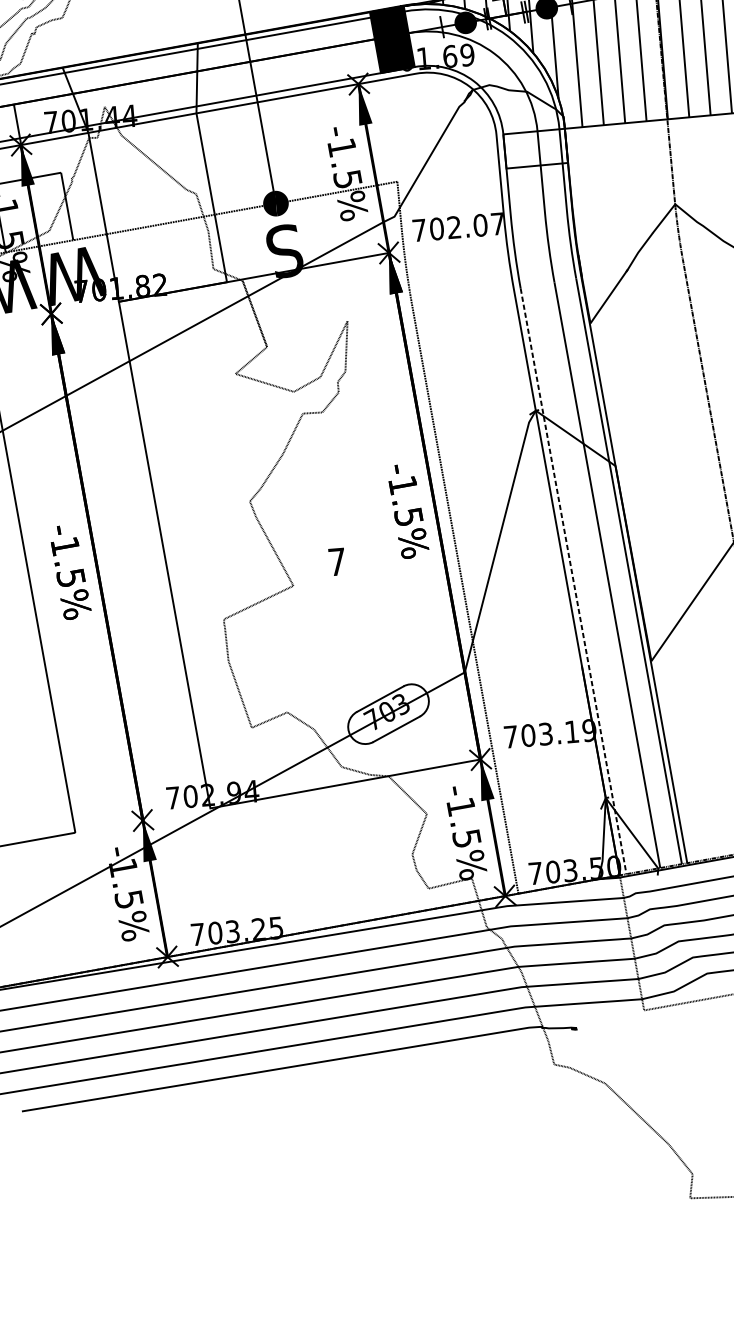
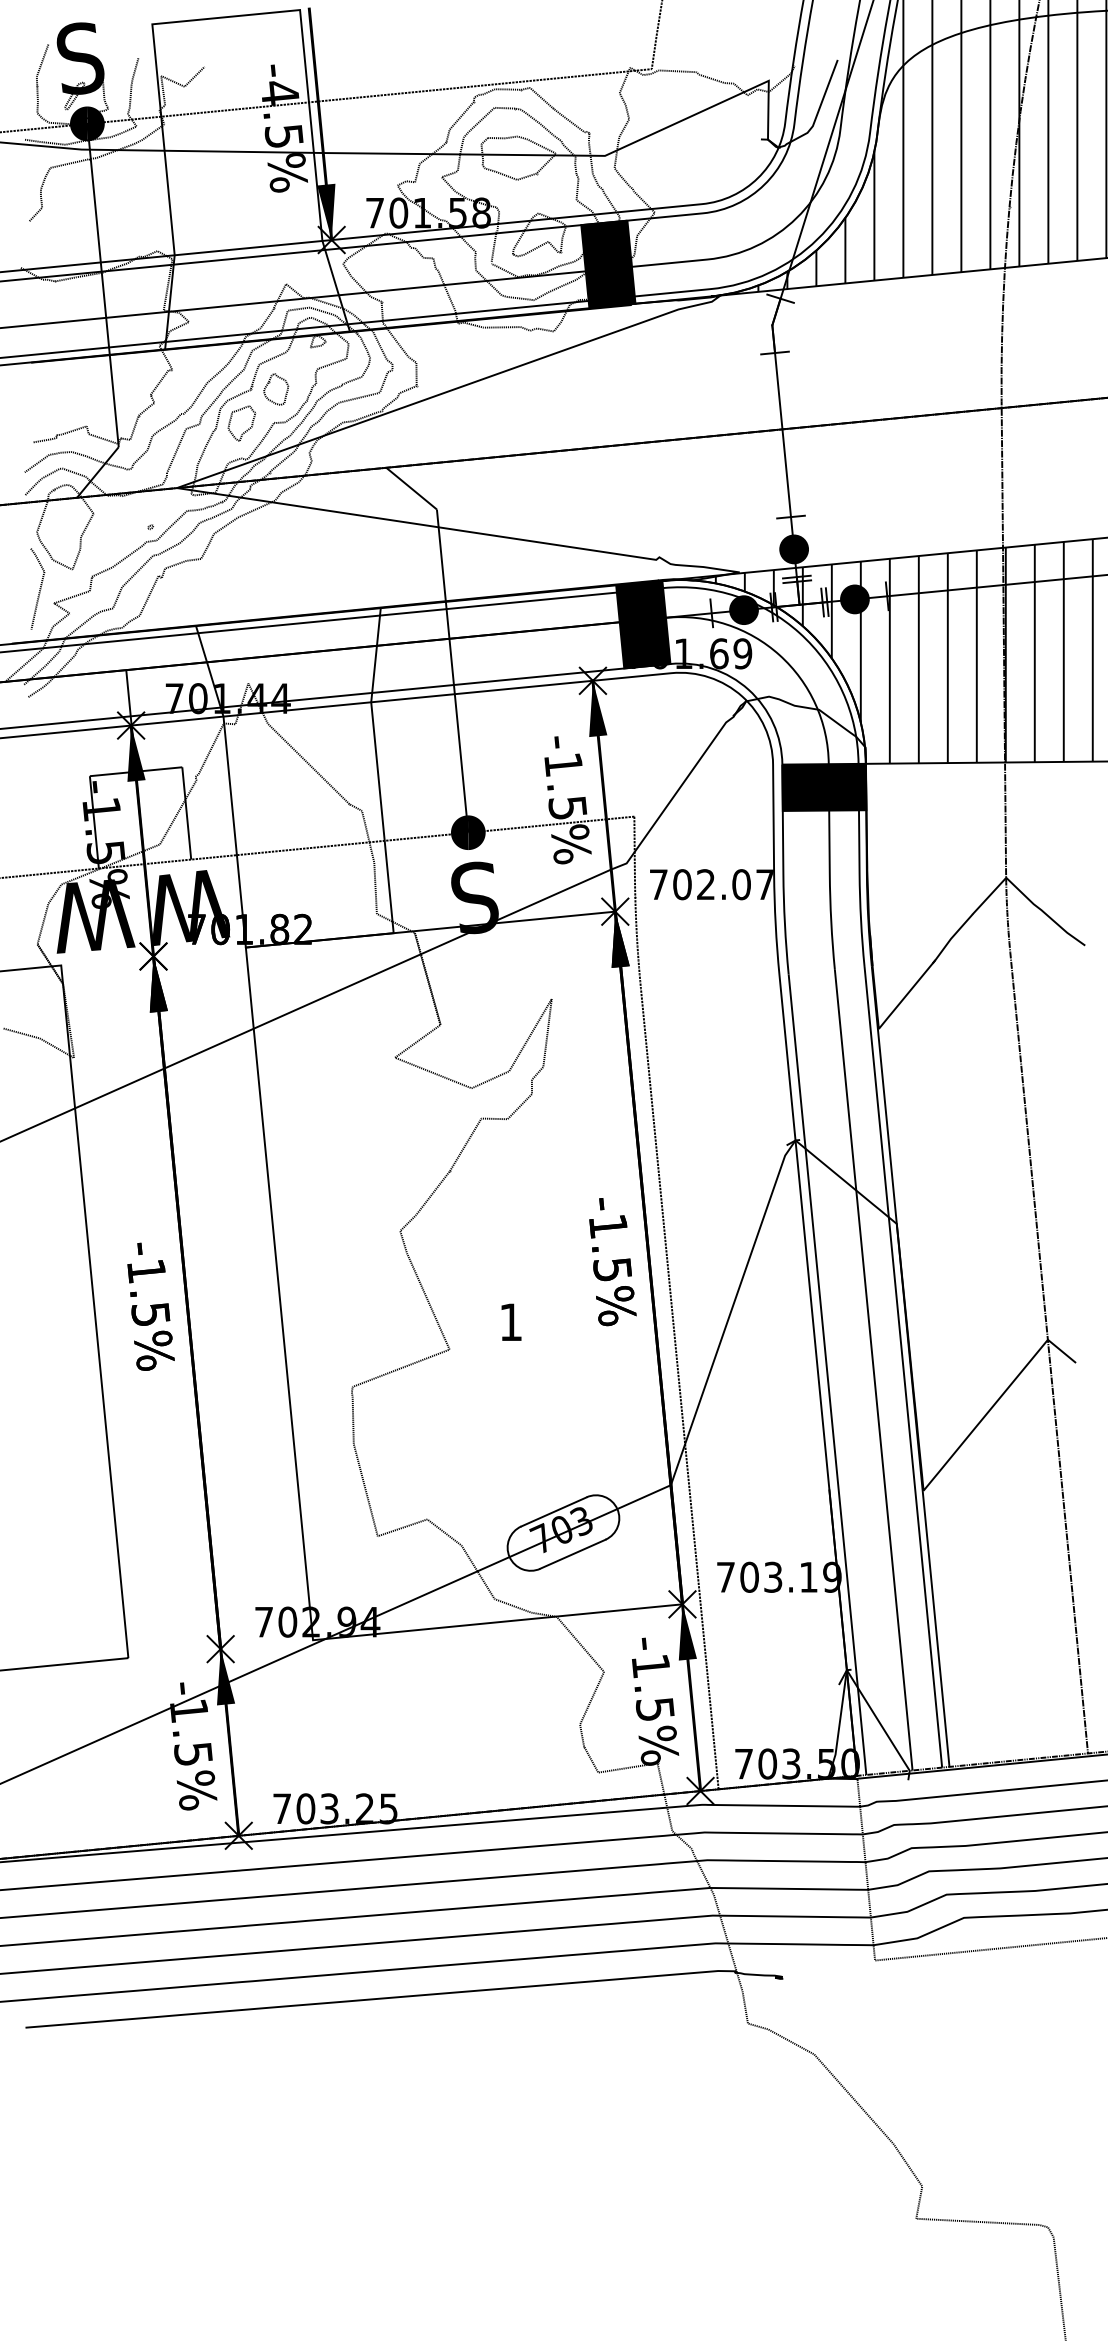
fill: (535, 147) -> (824, 786), added
text: (336, 561) -> (510, 1321), 7 -> 1
line: (573, 582) -> (827, 1375), dashed -> solid

